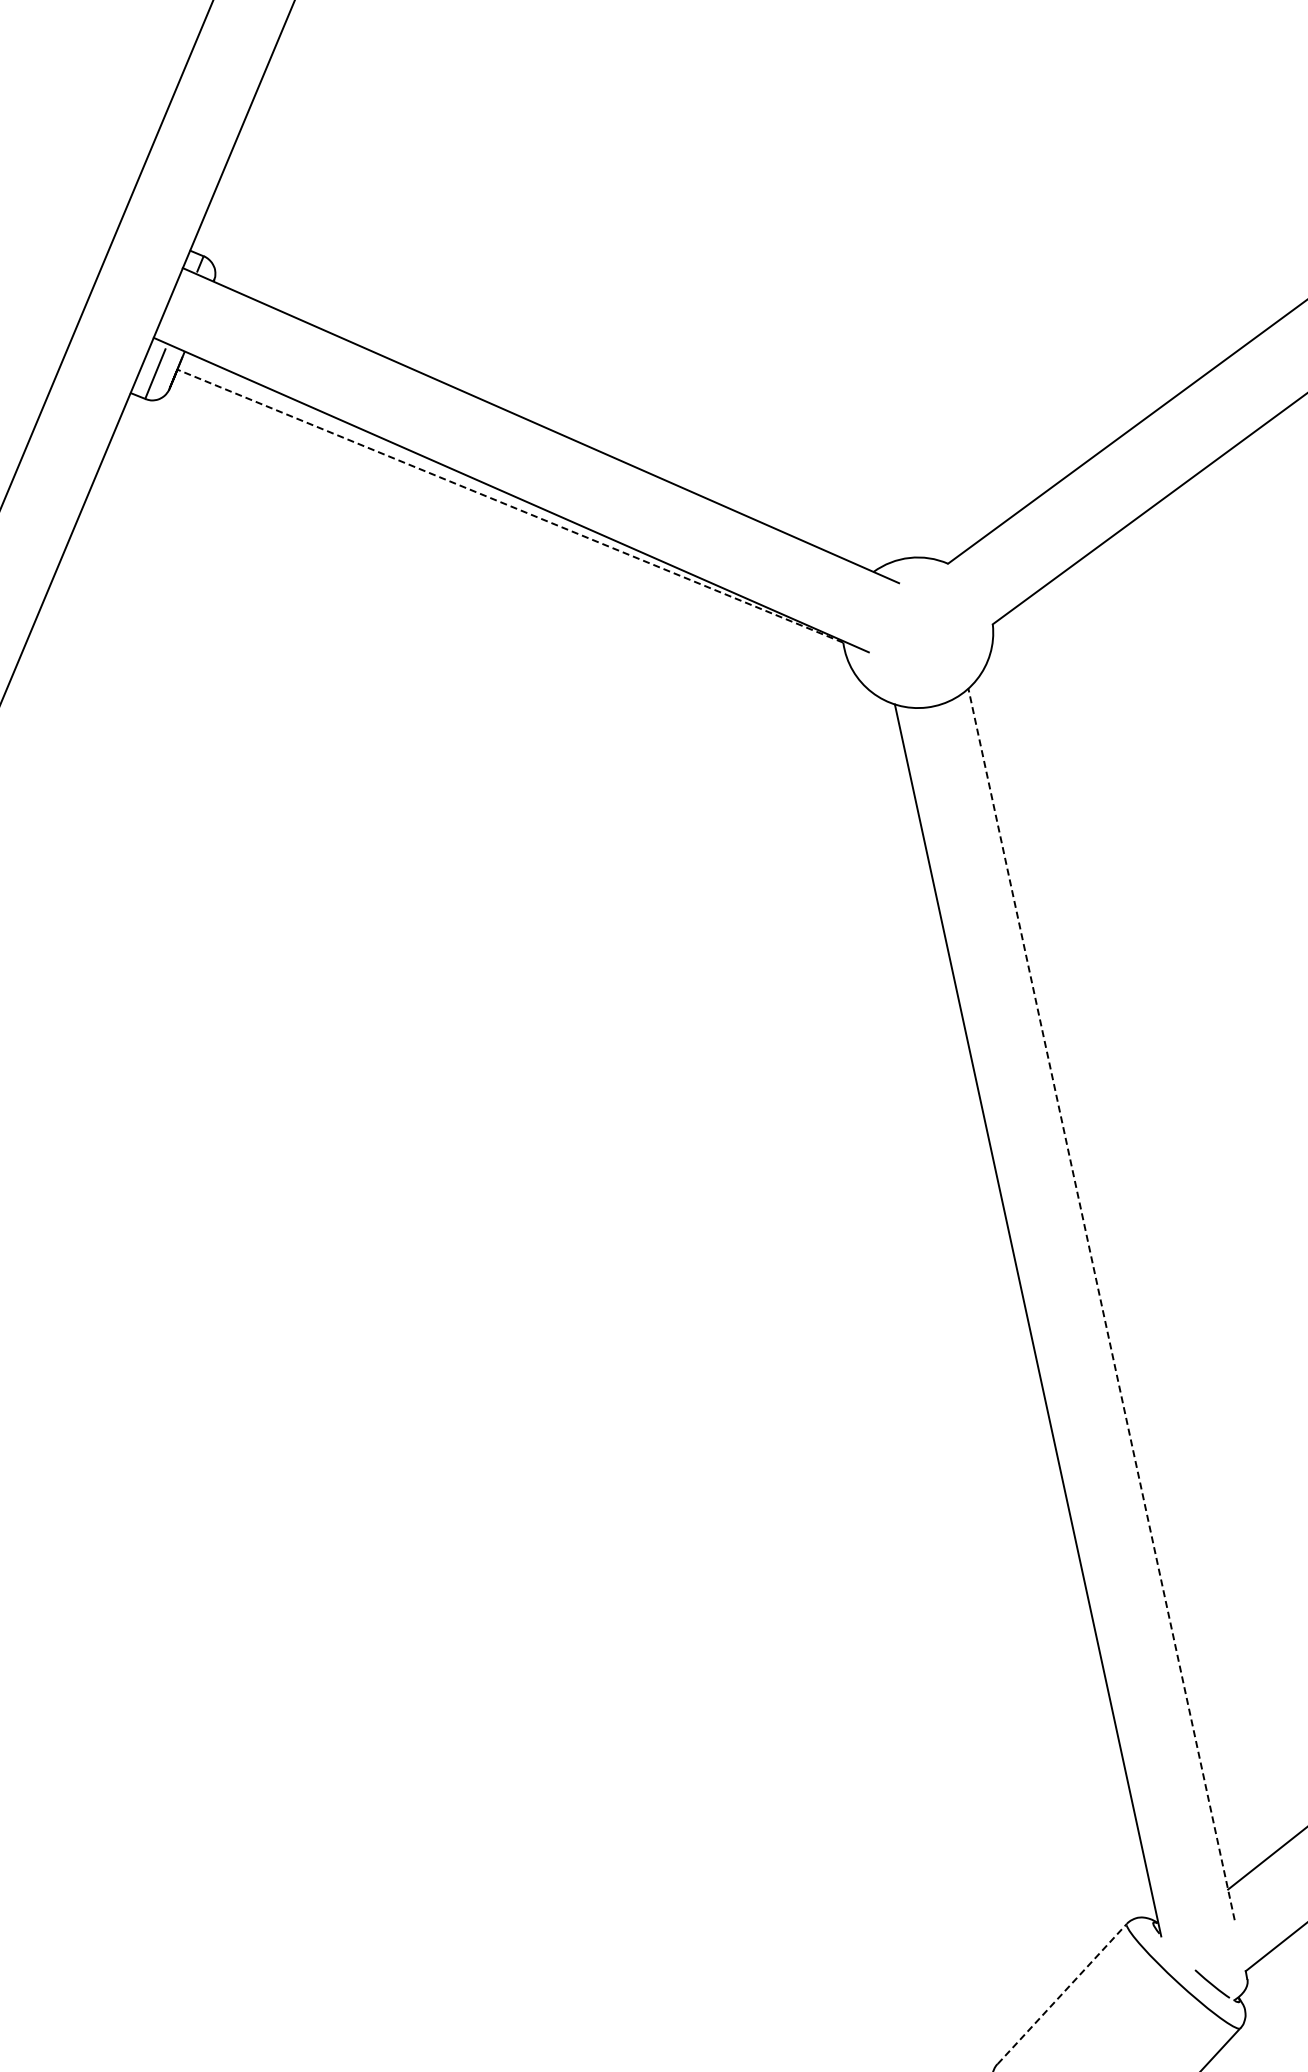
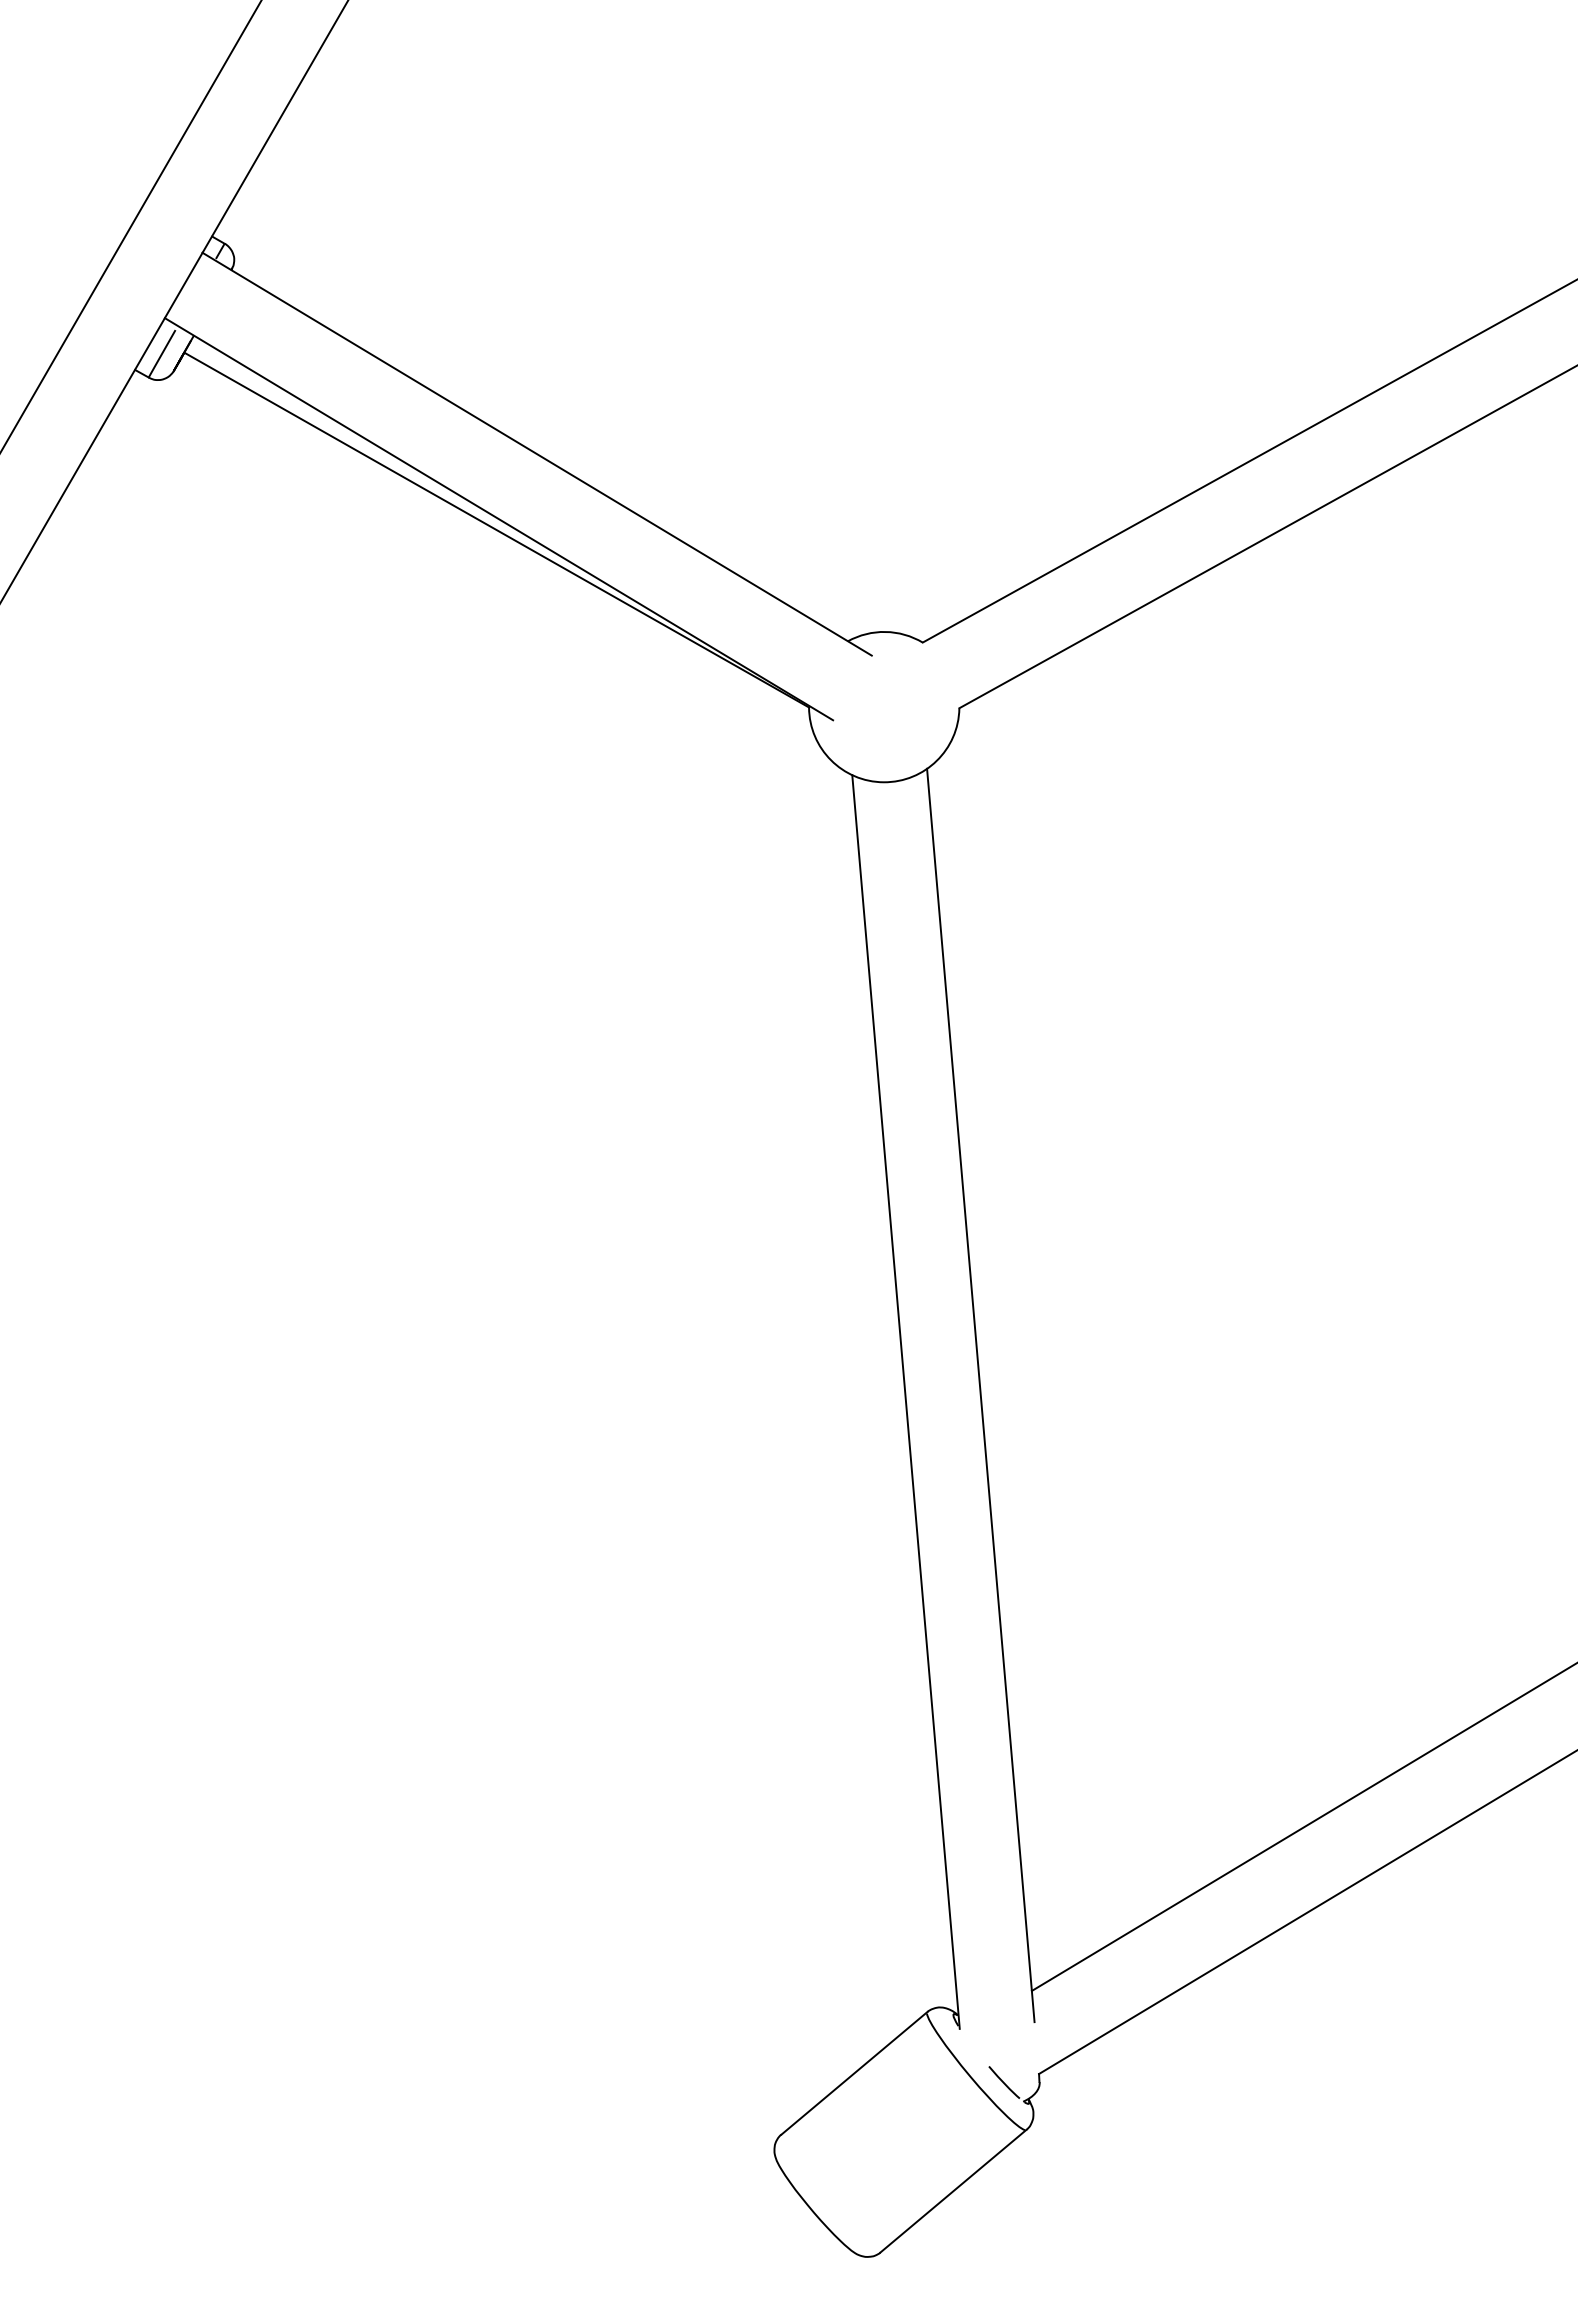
line: (510, 505) -> (496, 529), dashed -> solid
line: (1101, 1304) -> (980, 1395), dashed -> solid
line: (1062, 1993) -> (854, 2072), dashed -> solid

